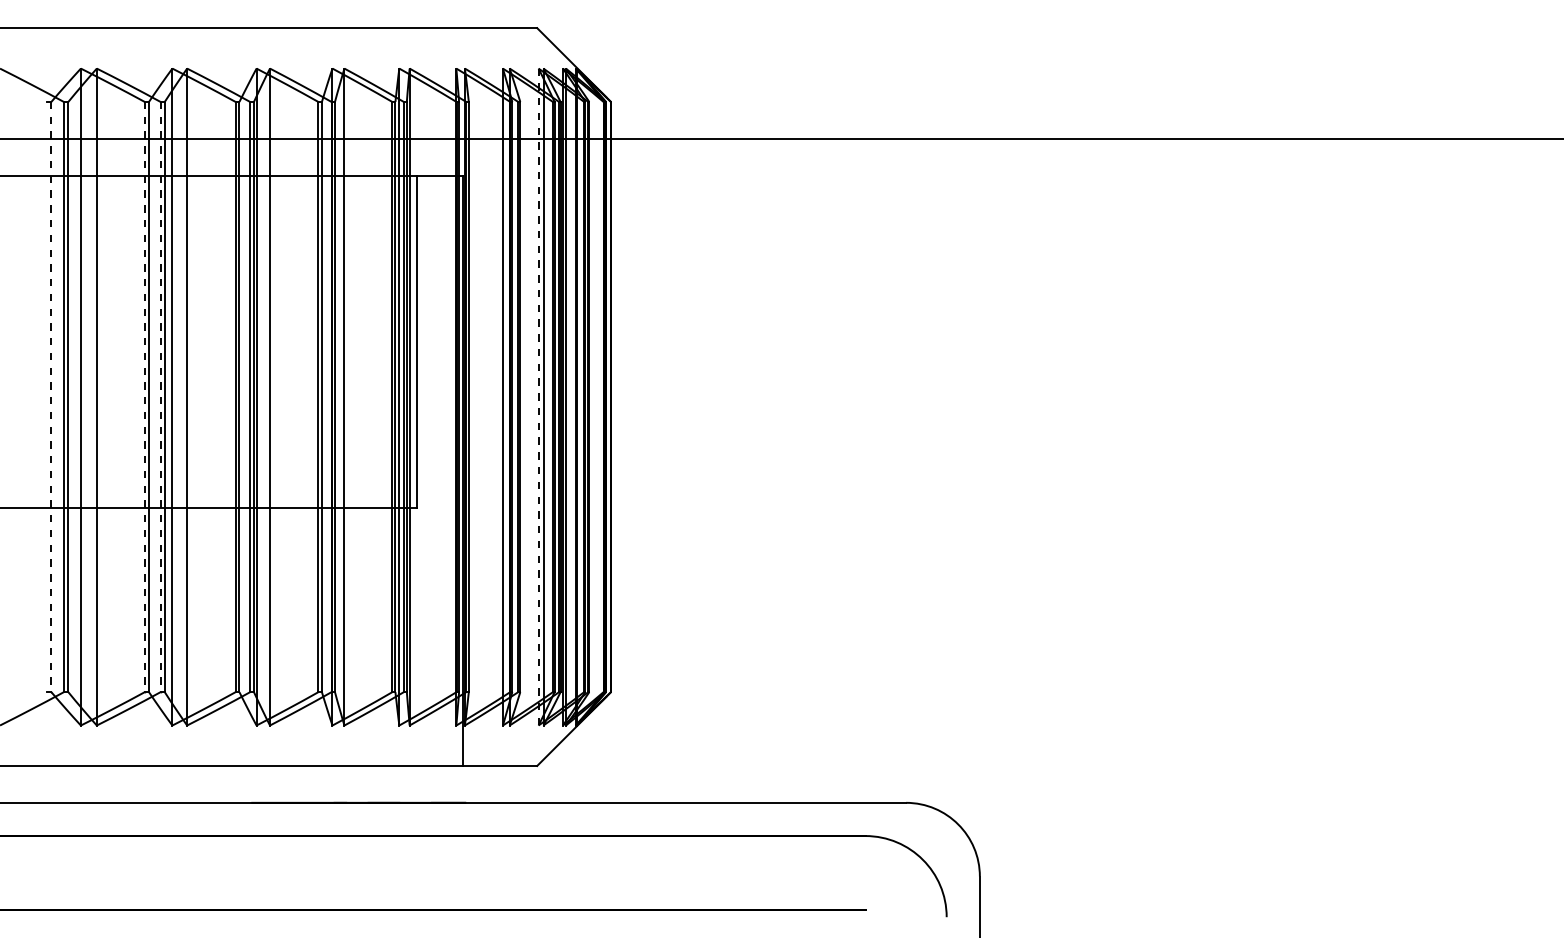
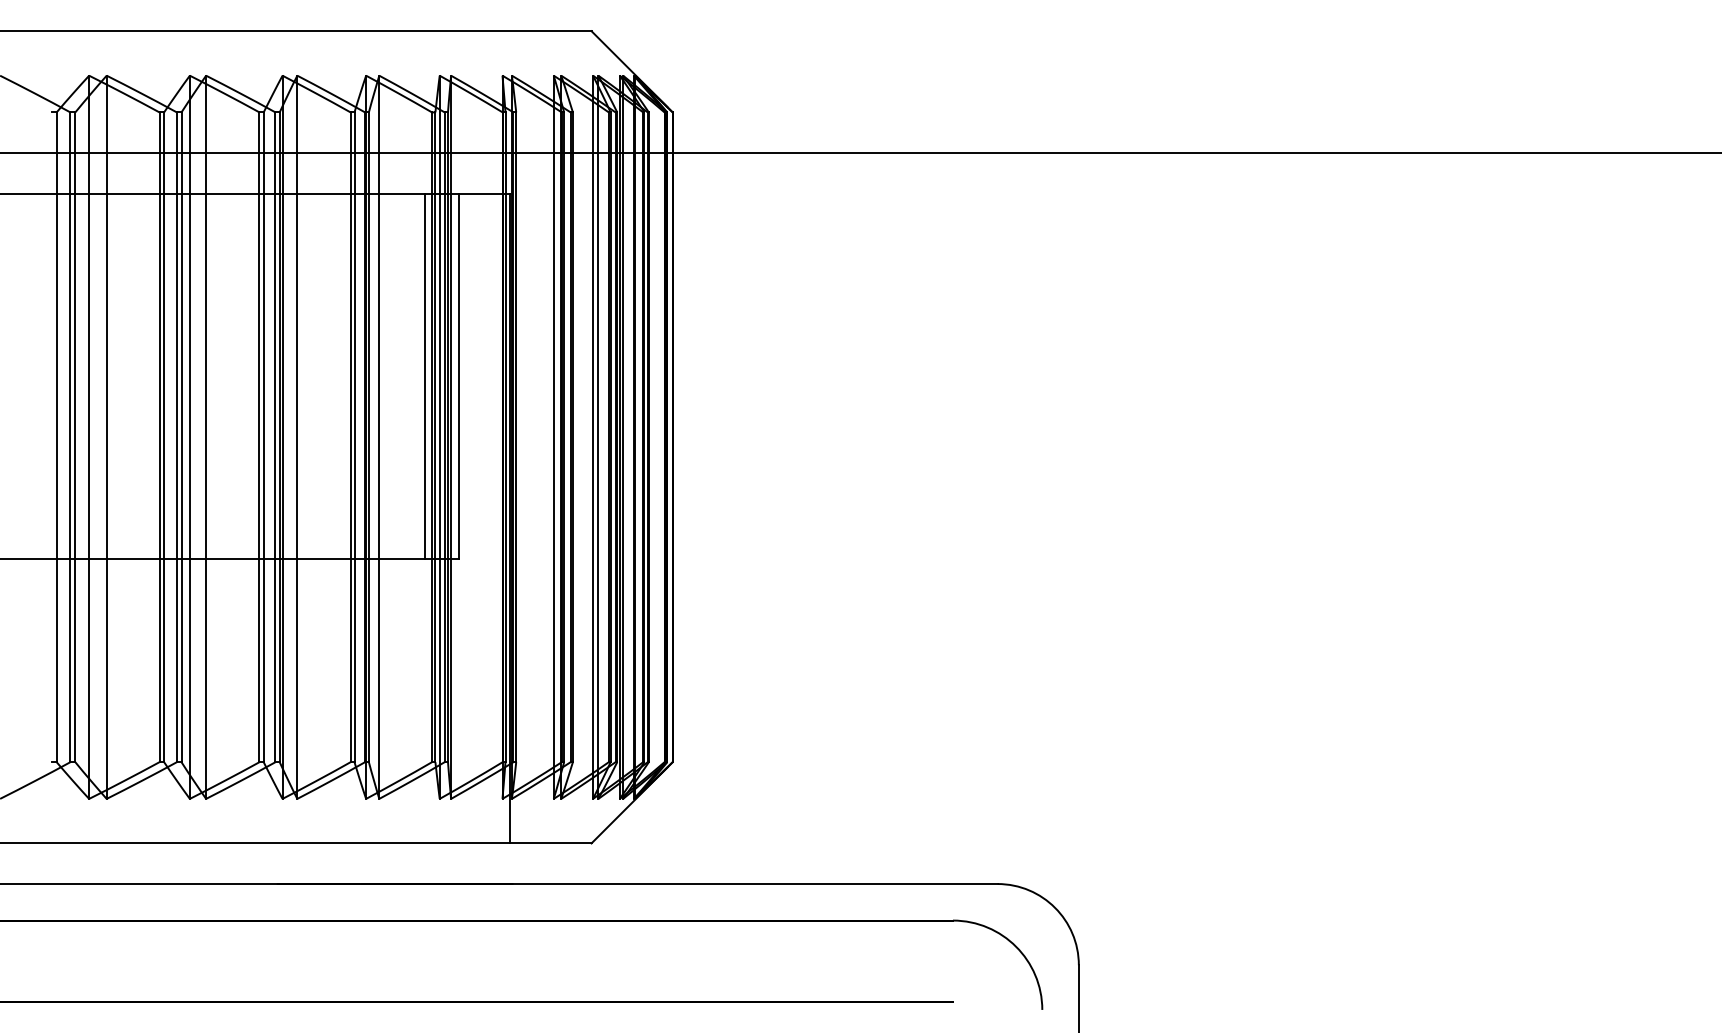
line: (386, 341) -> (425, 376), added
line: (51, 397) -> (56, 437), dashed -> solid
line: (144, 397) -> (159, 437), dashed -> solid
line: (160, 397) -> (176, 437), dashed -> solid
line: (538, 397) -> (592, 437), dashed -> solid

